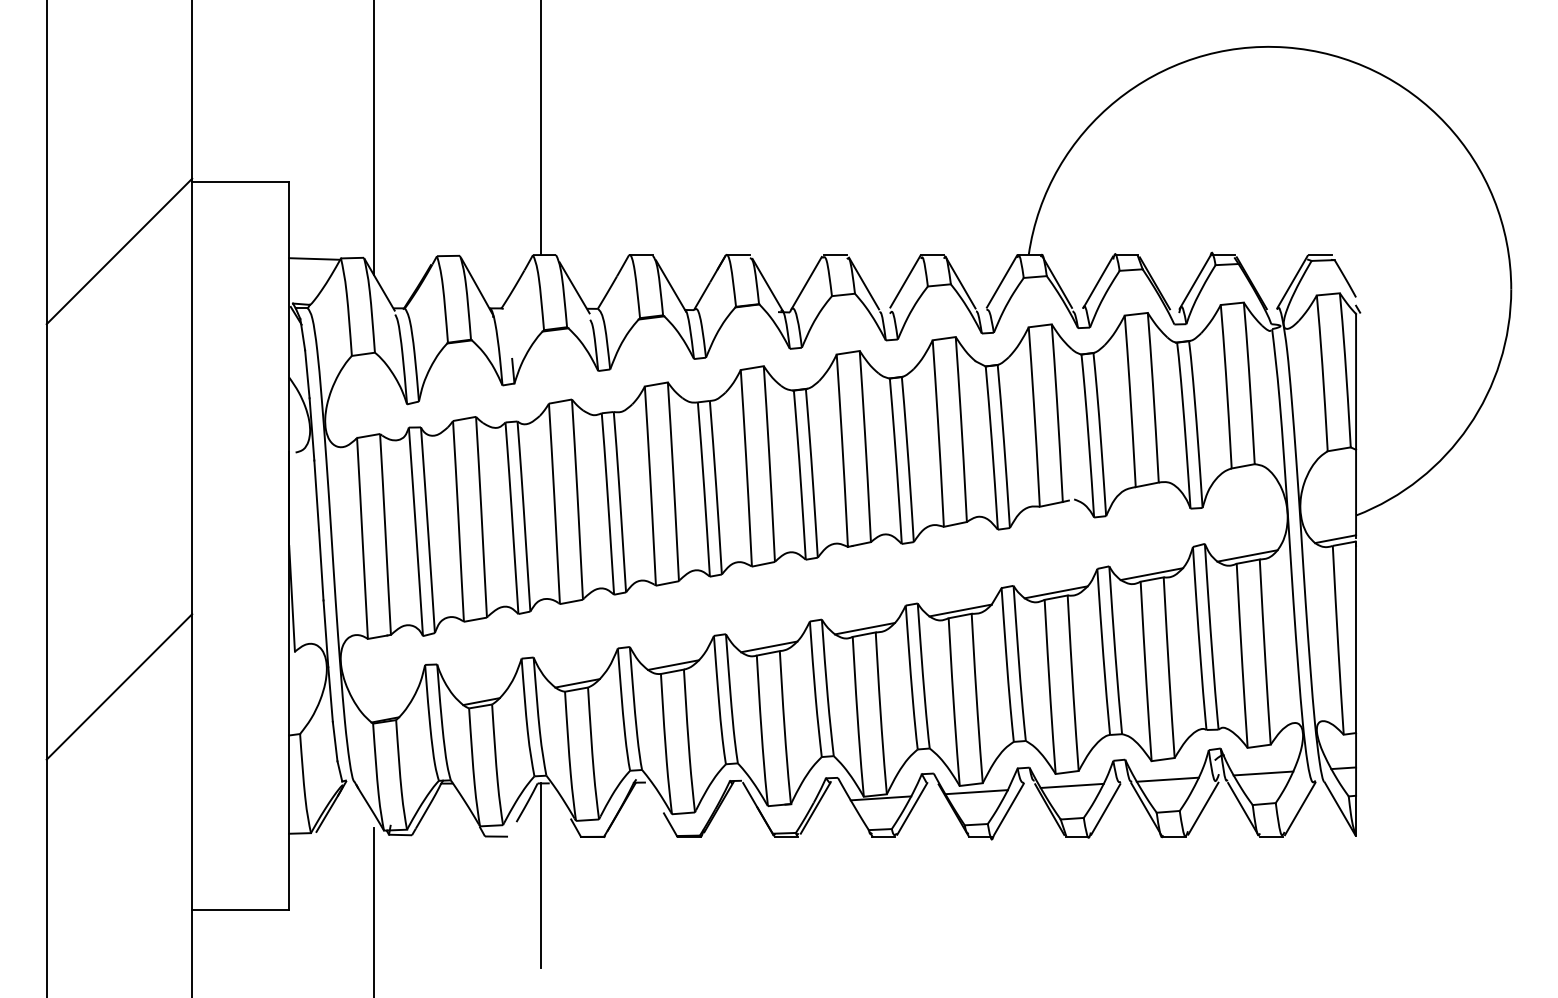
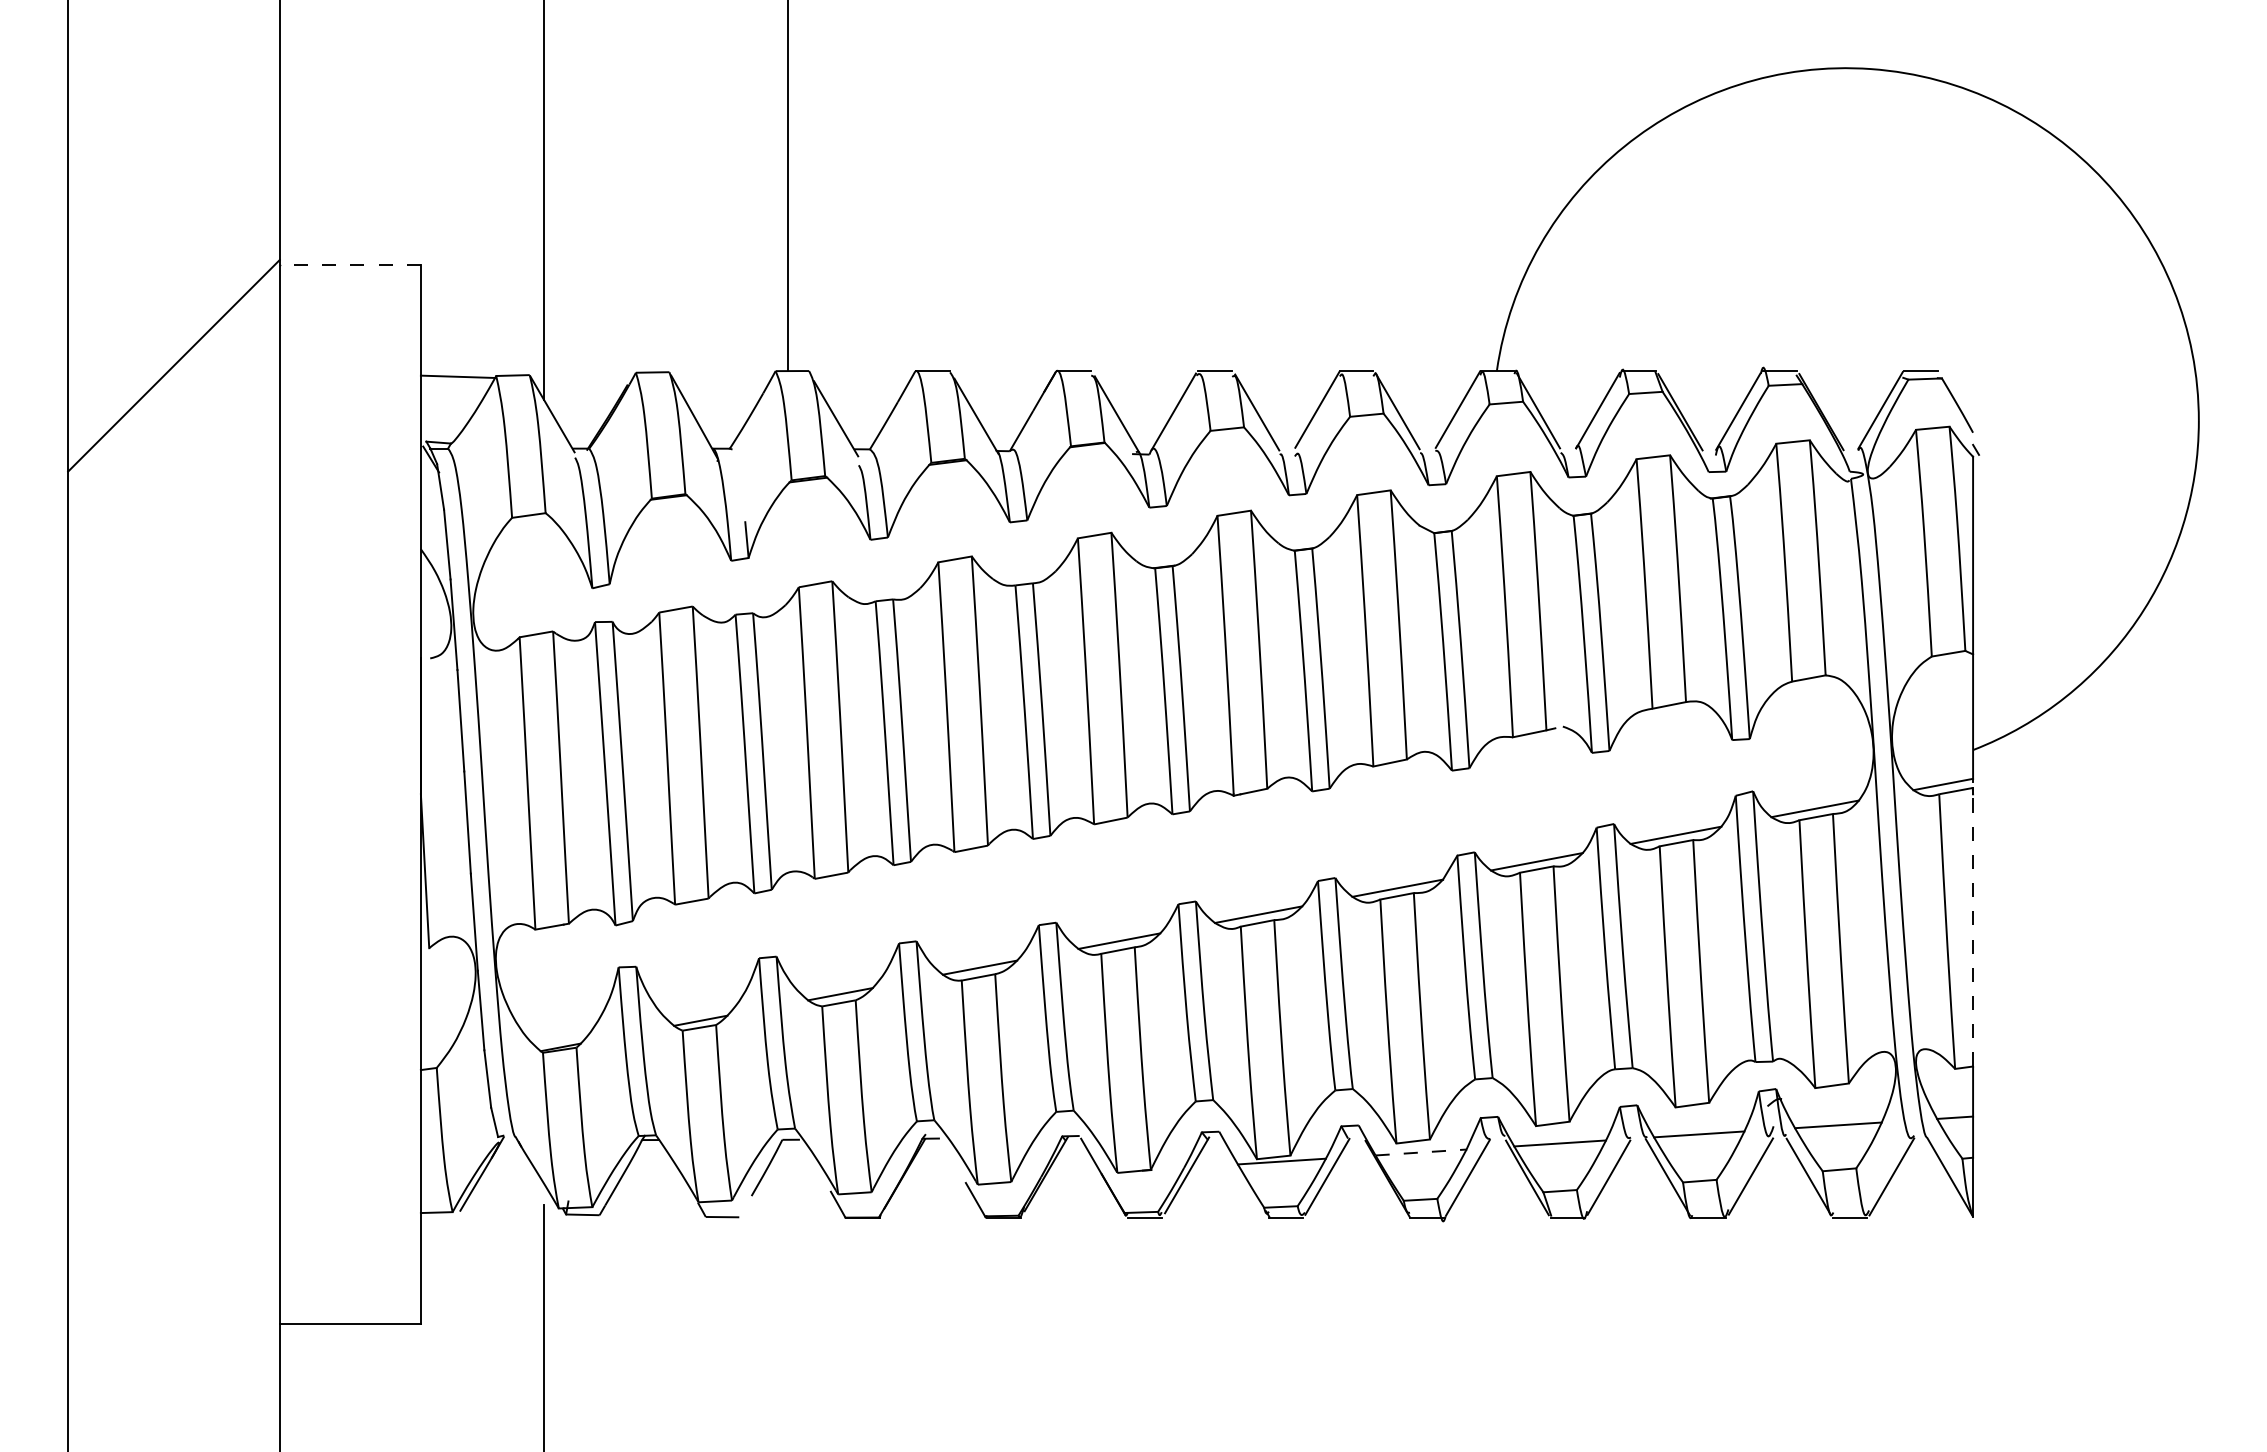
line: (240, 182) -> (350, 265), solid -> dashed
line: (1356, 639) -> (1973, 930), solid -> dashed
line: (119, 686) -> (173, 998), removed
line: (977, 792) -> (1422, 1153), solid -> dashed
line: (541, 875) -> (787, 1273), removed

